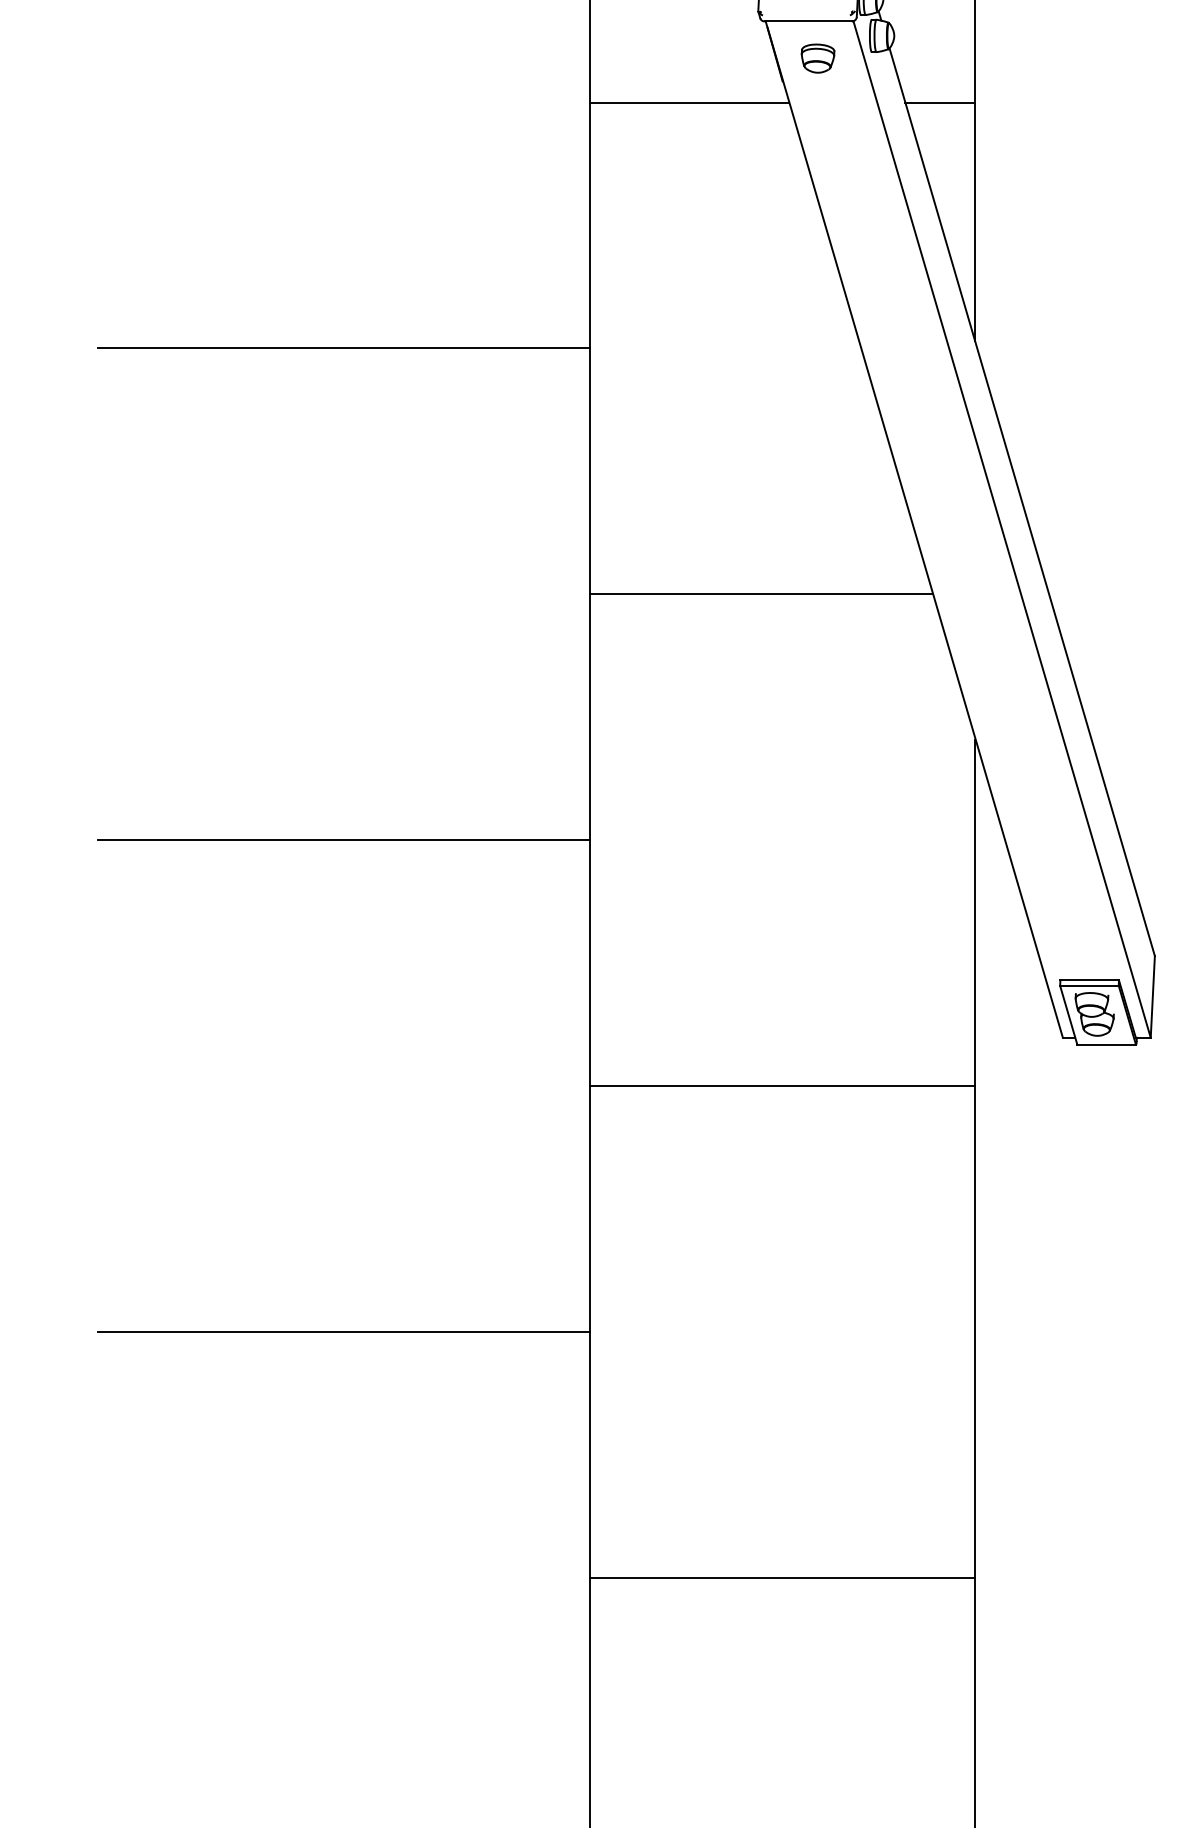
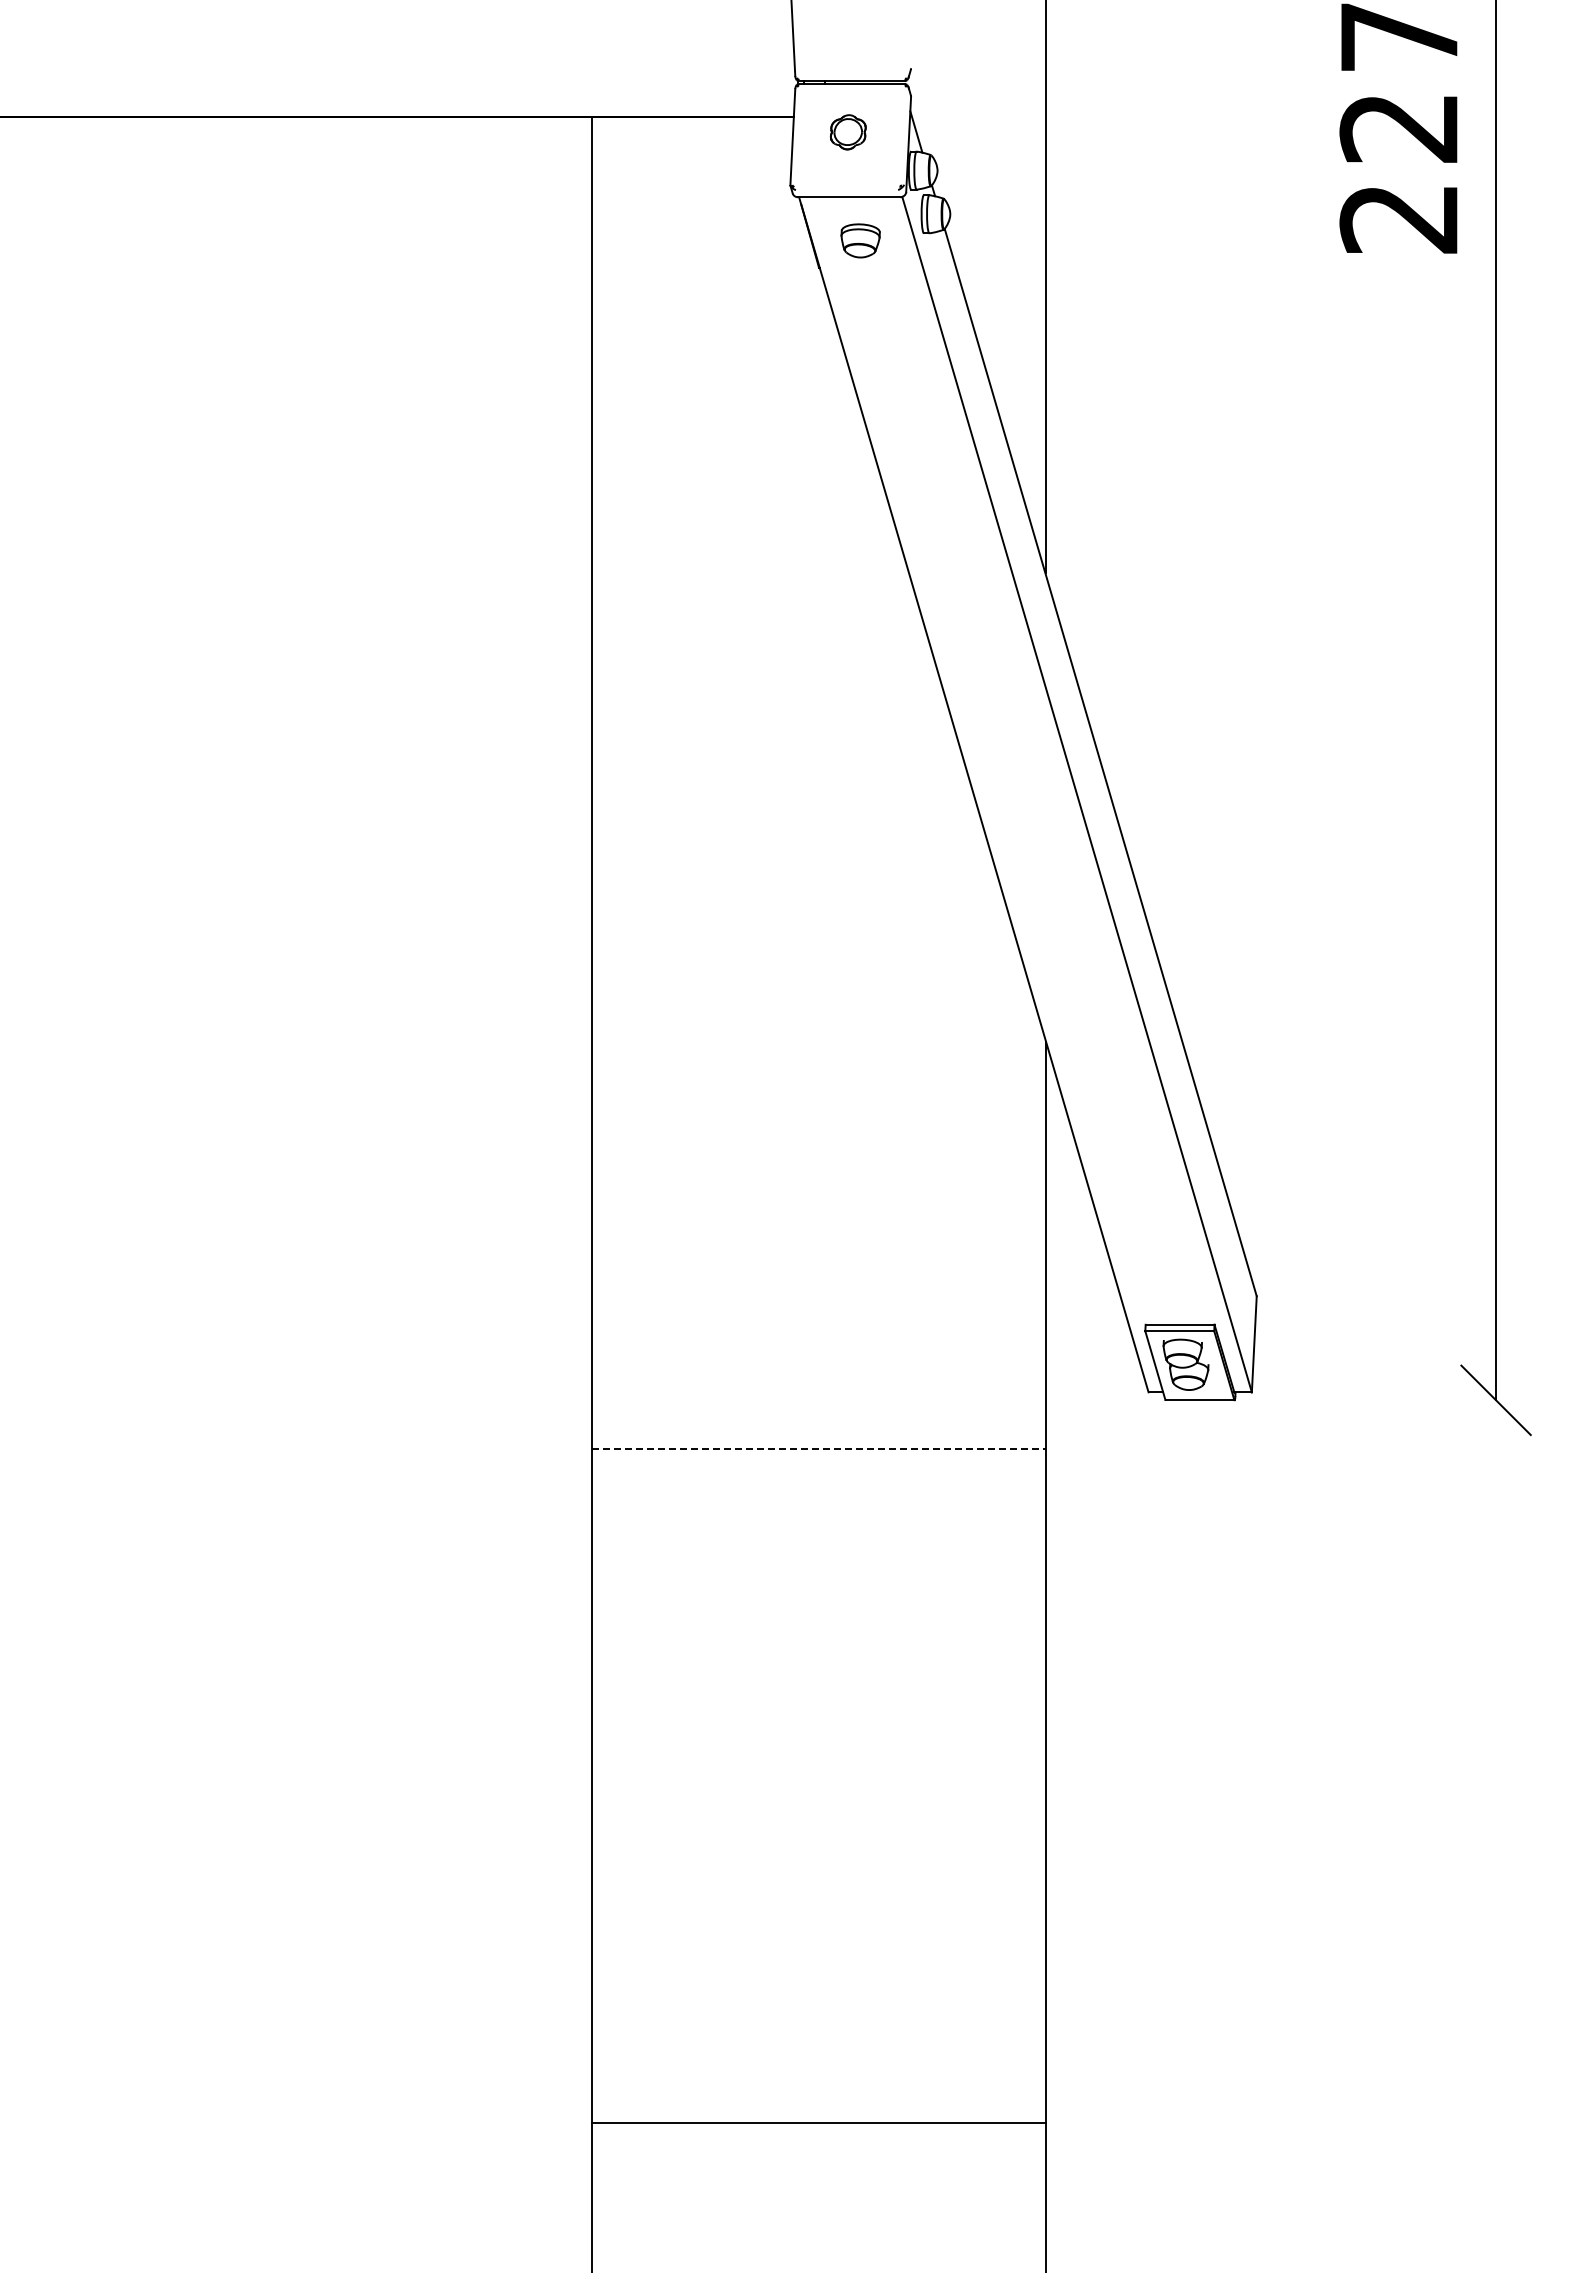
line: (689, 102) -> (709, 292), removed
line: (940, 102) -> (1004, 292), removed
line: (343, 348) -> (302, 581), removed
line: (761, 594) -> (794, 870), removed
line: (343, 840) -> (302, 1160), removed
line: (782, 1086) -> (818, 1449), solid -> dashed
line: (343, 1332) -> (302, 1738), removed
line: (782, 1577) -> (818, 2122), moved

